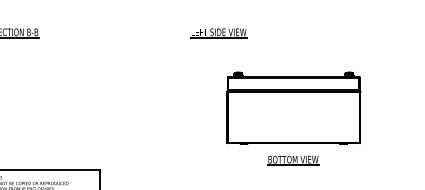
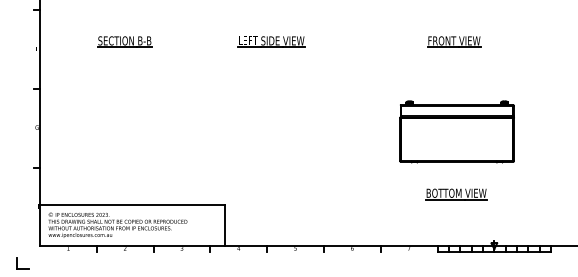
part: (218, 32) -> (271, 41), moved
part: (291, 32) -> (454, 41), added
part: (293, 108) -> (456, 131), size x0.71

